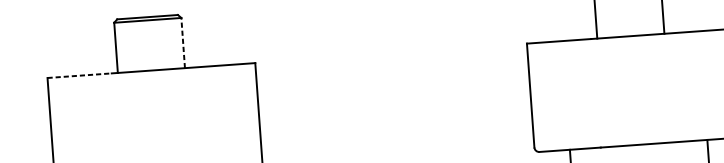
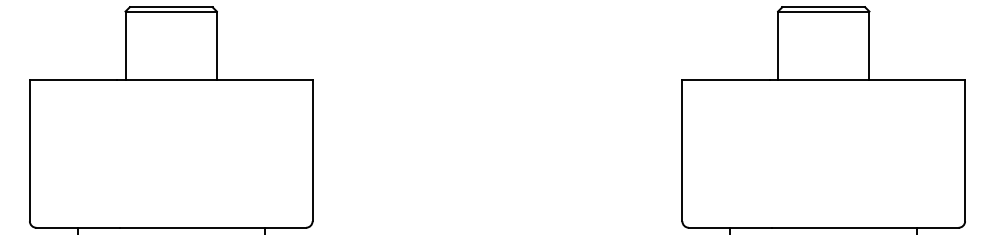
line: (182, 42) -> (216, 45), dashed -> solid
line: (79, 75) -> (73, 79), dashed -> solid

